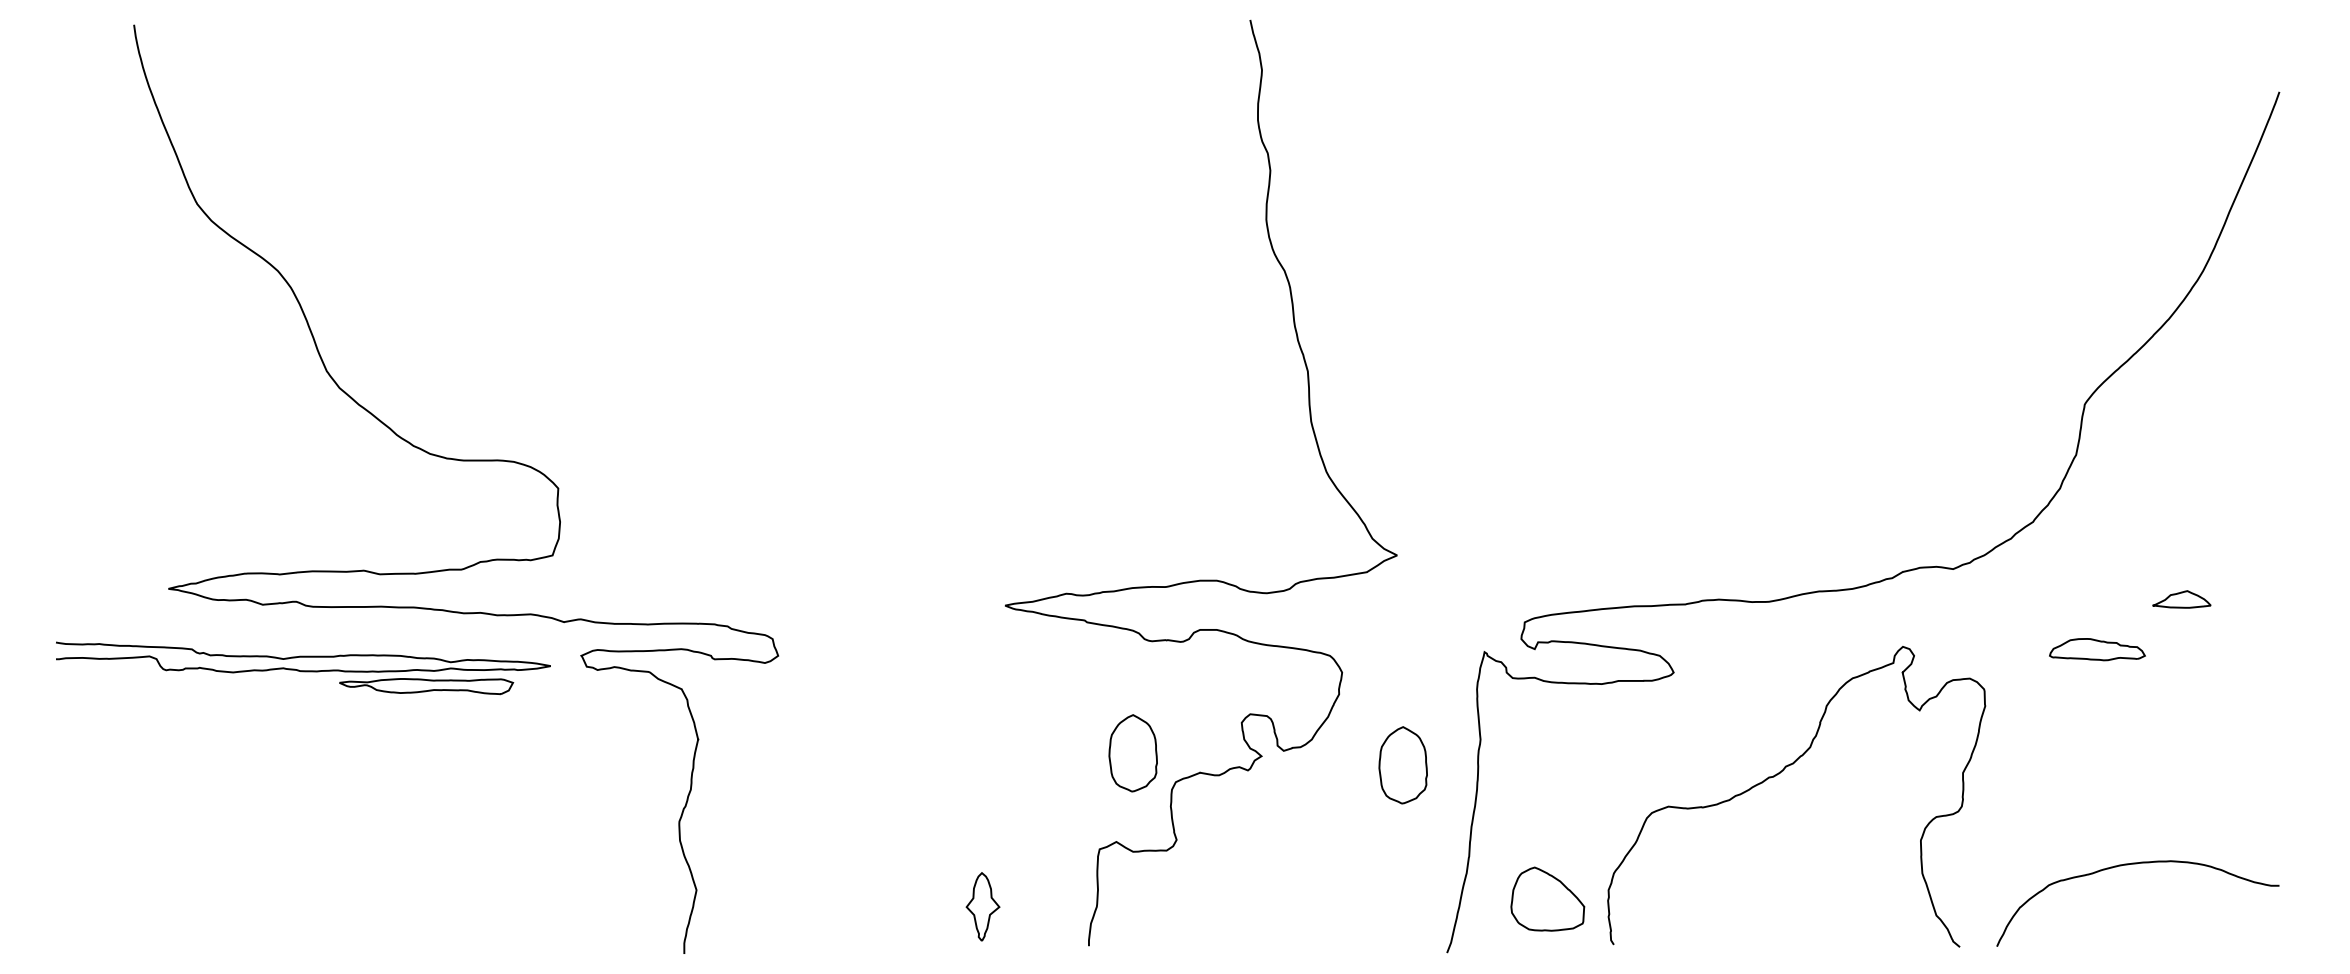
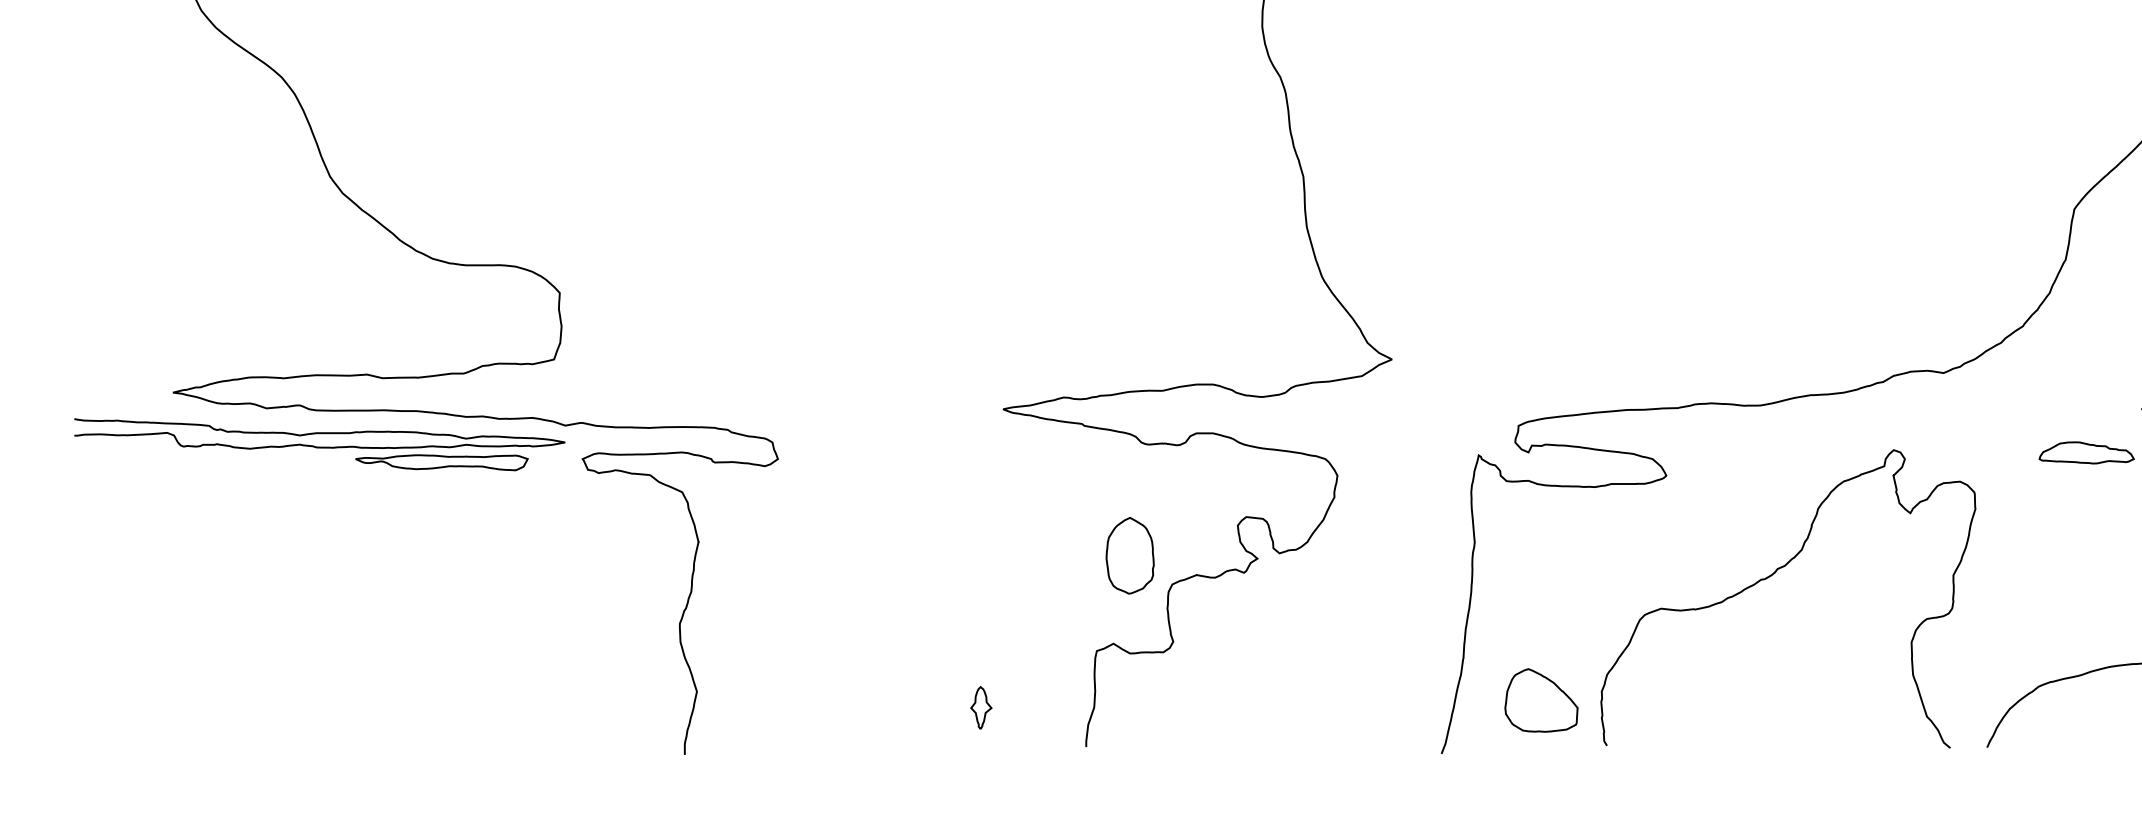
part: (303, 668) -> (319, 444), moved
part: (1402, 765) -> (1397, 567), removed
part: (983, 906) -> (981, 707), size x0.62

